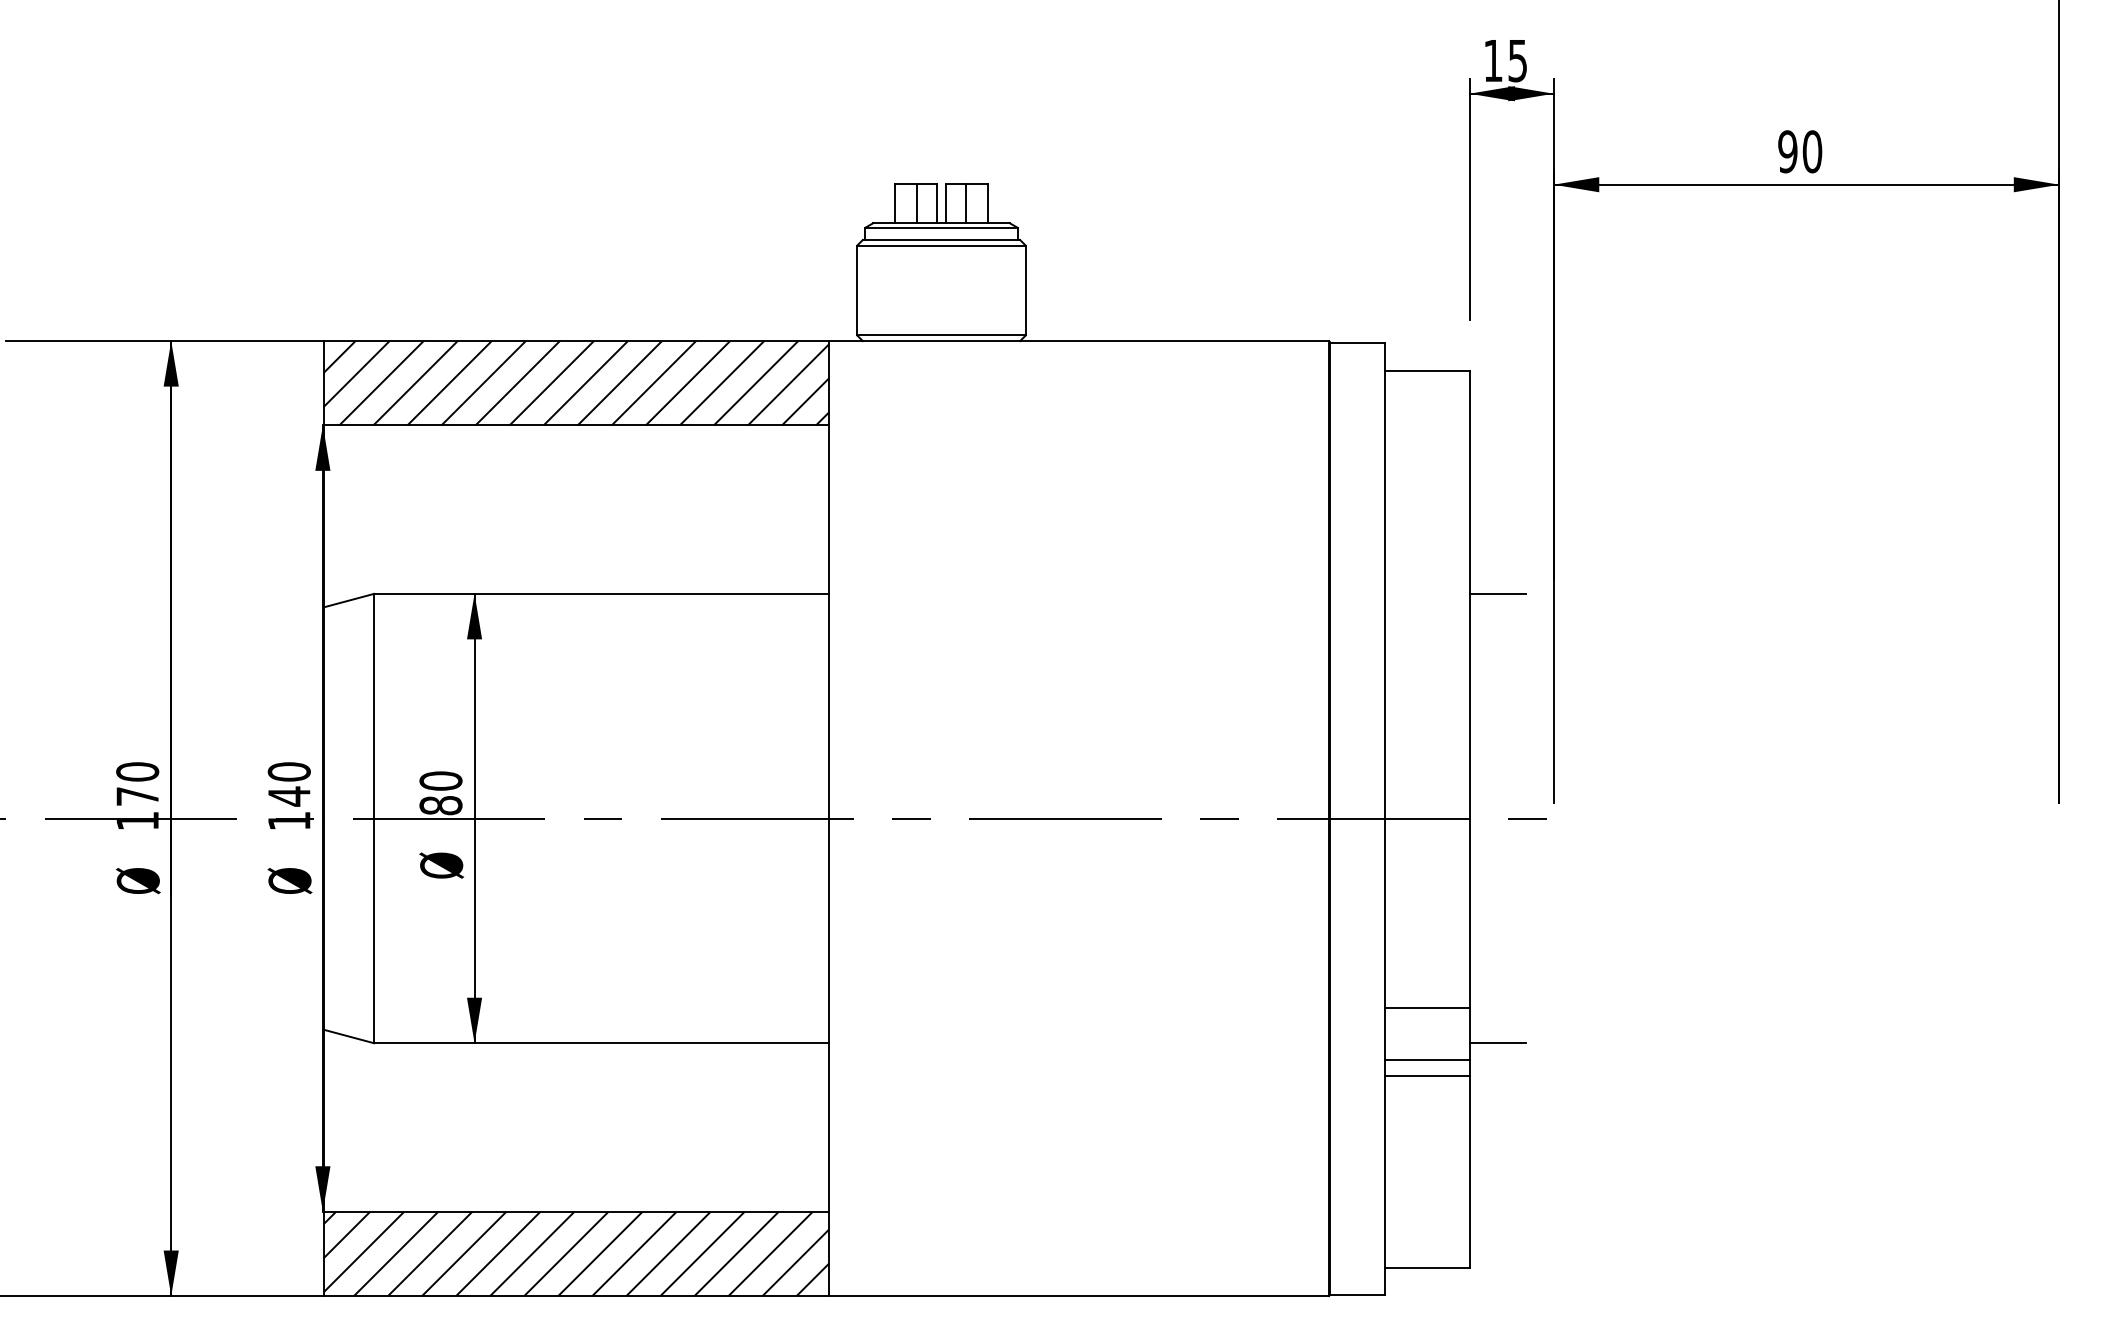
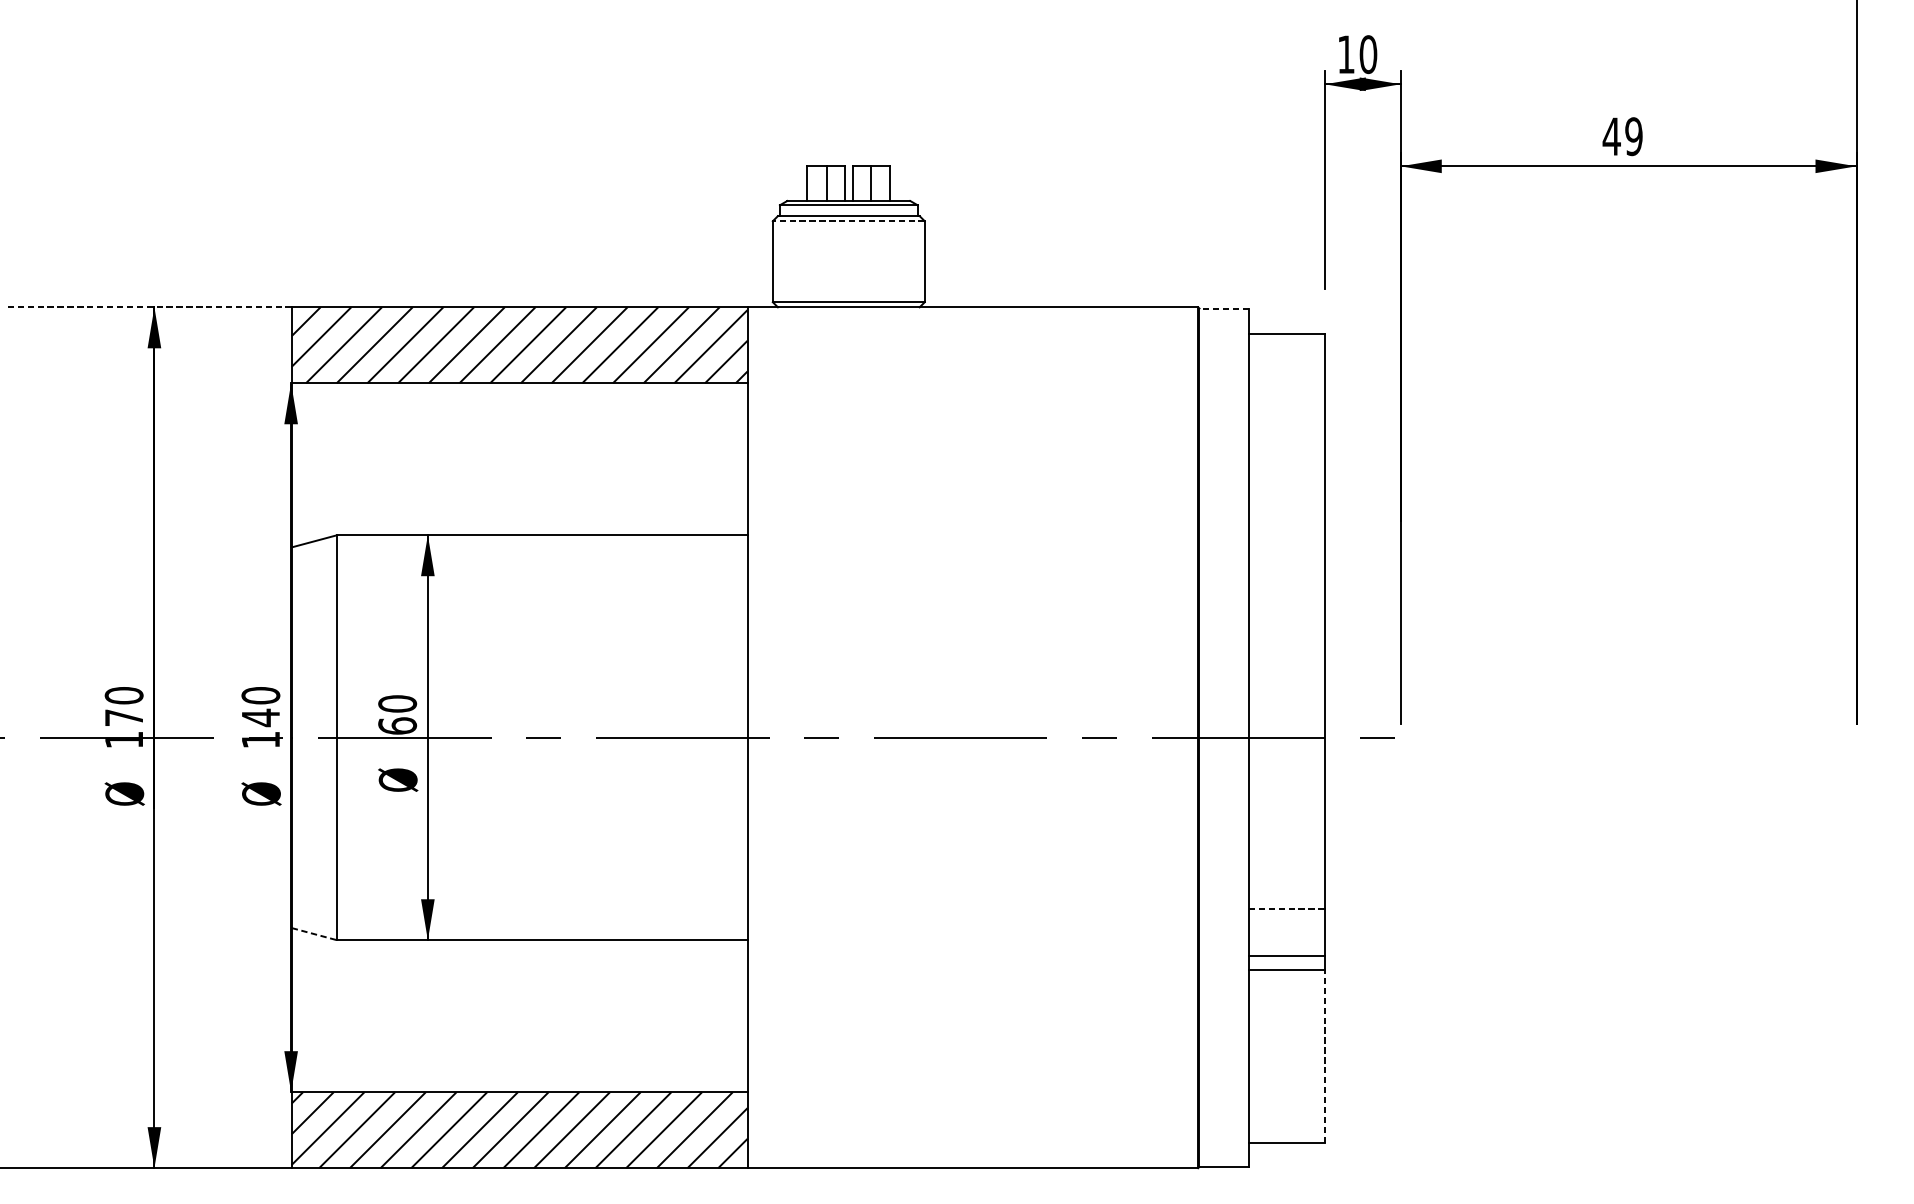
text: (1517, 60) -> (1368, 54), 15 -> 10
text: (1799, 151) -> (1622, 136), 90 -> 49
line: (940, 245) -> (847, 221), solid -> dashed
line: (164, 341) -> (148, 307), solid -> dashed
line: (1357, 342) -> (1223, 308), solid -> dashed
line: (1497, 593) -> (1350, 534), removed
text: (440, 805) -> (397, 725), 80 -> 60
line: (1427, 1008) -> (1286, 908), solid -> dashed
line: (349, 1036) -> (315, 934), solid -> dashed
line: (1497, 1043) -> (1350, 940), removed
line: (1469, 1172) -> (1324, 1056), solid -> dashed

